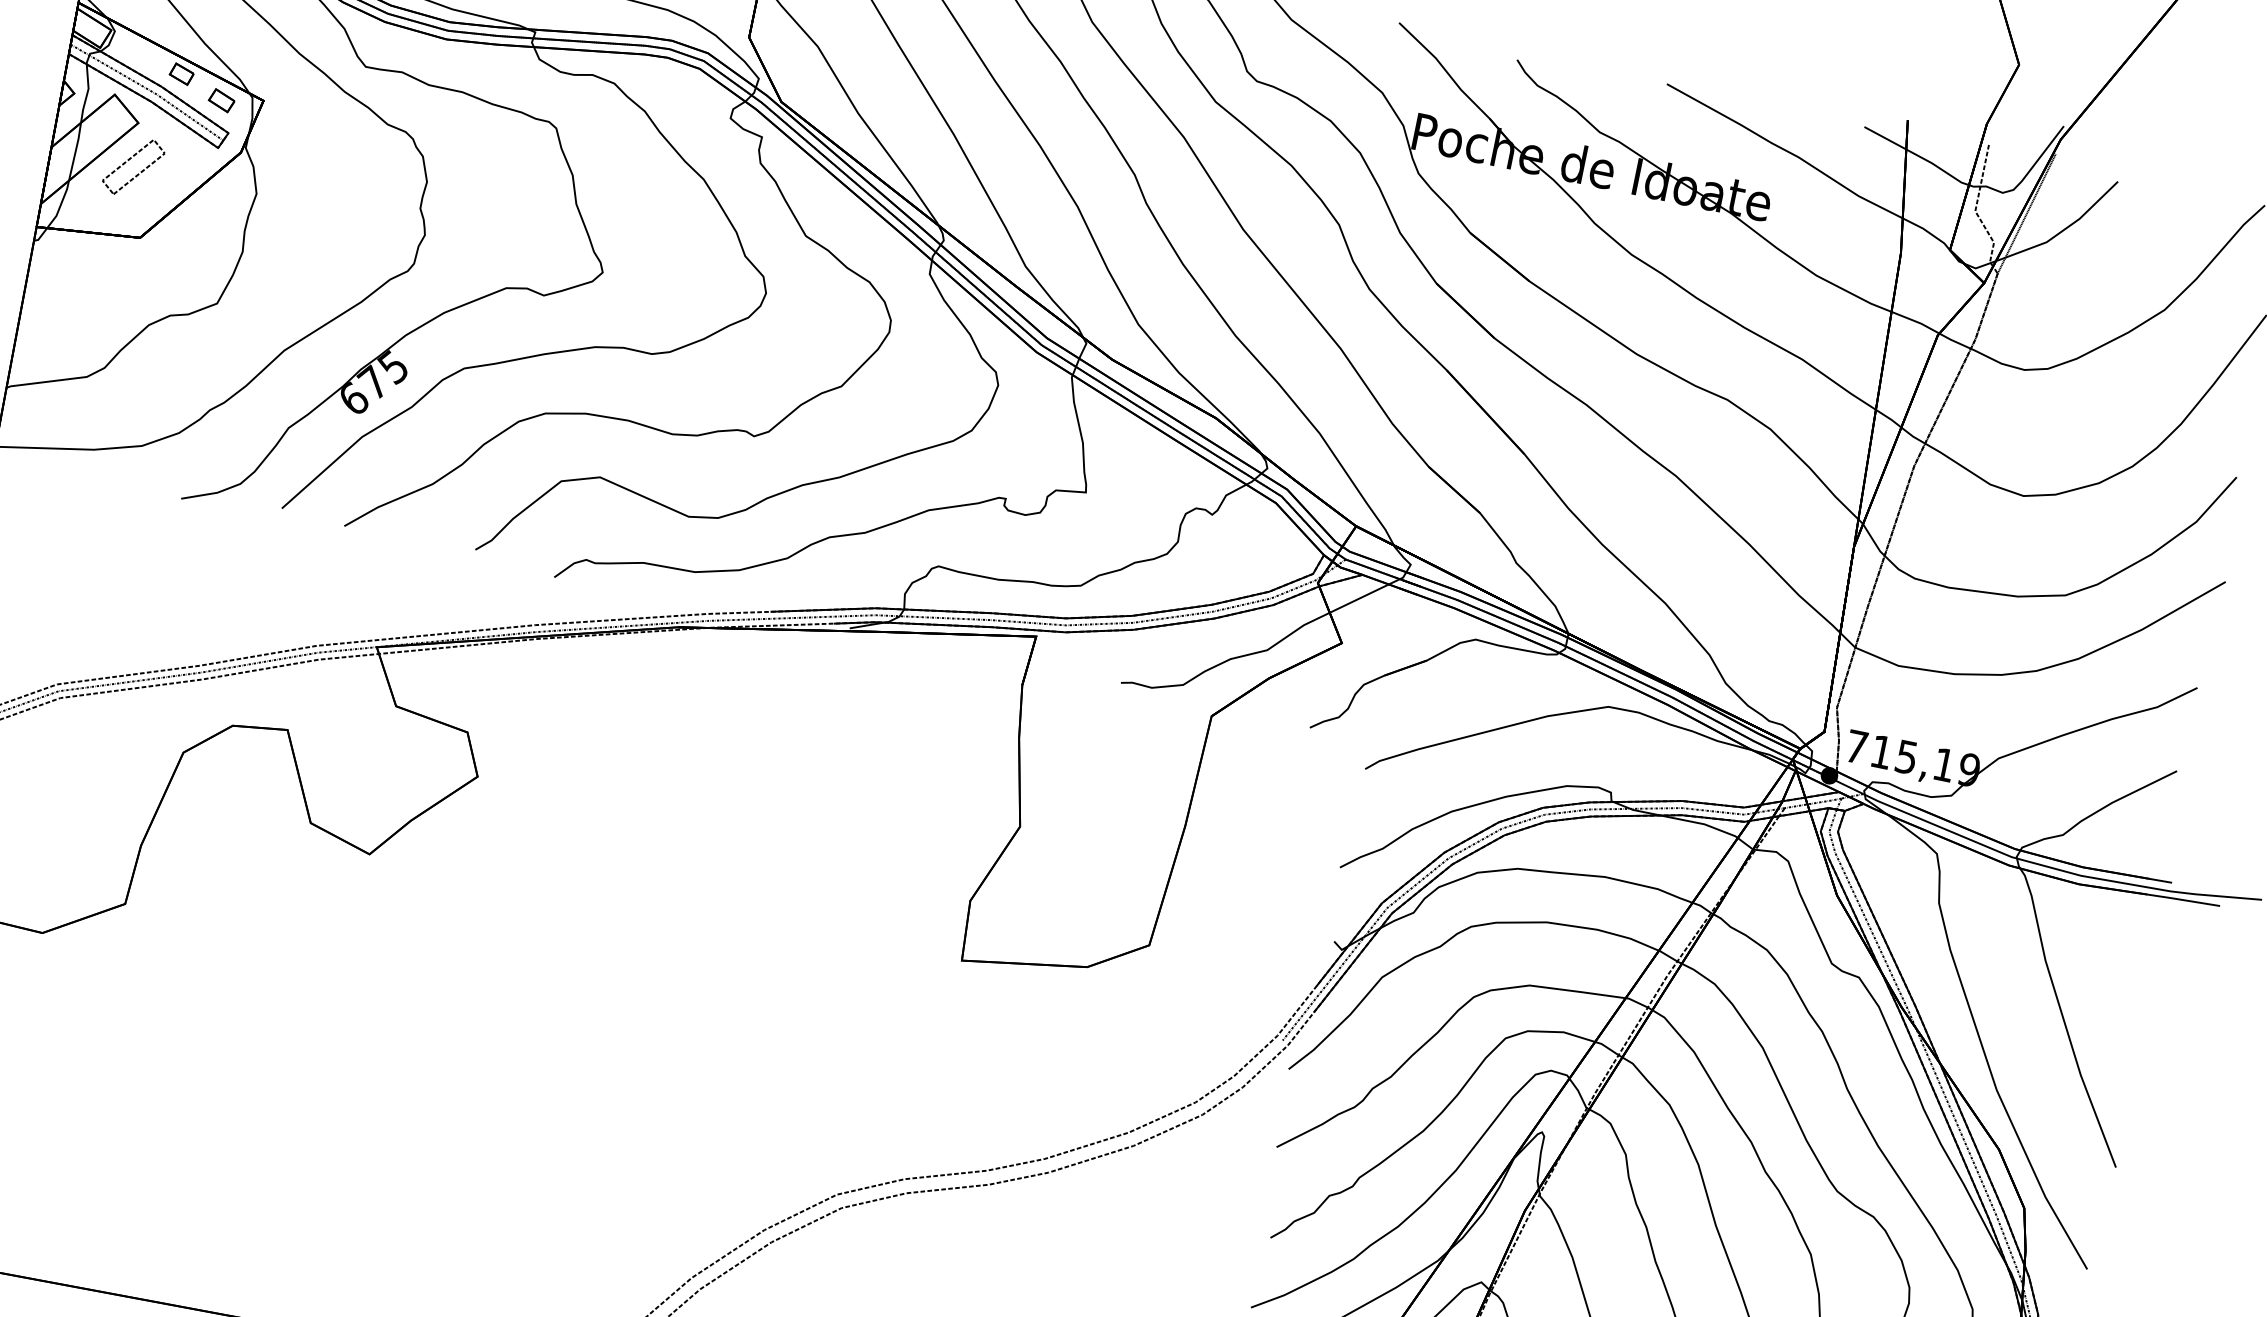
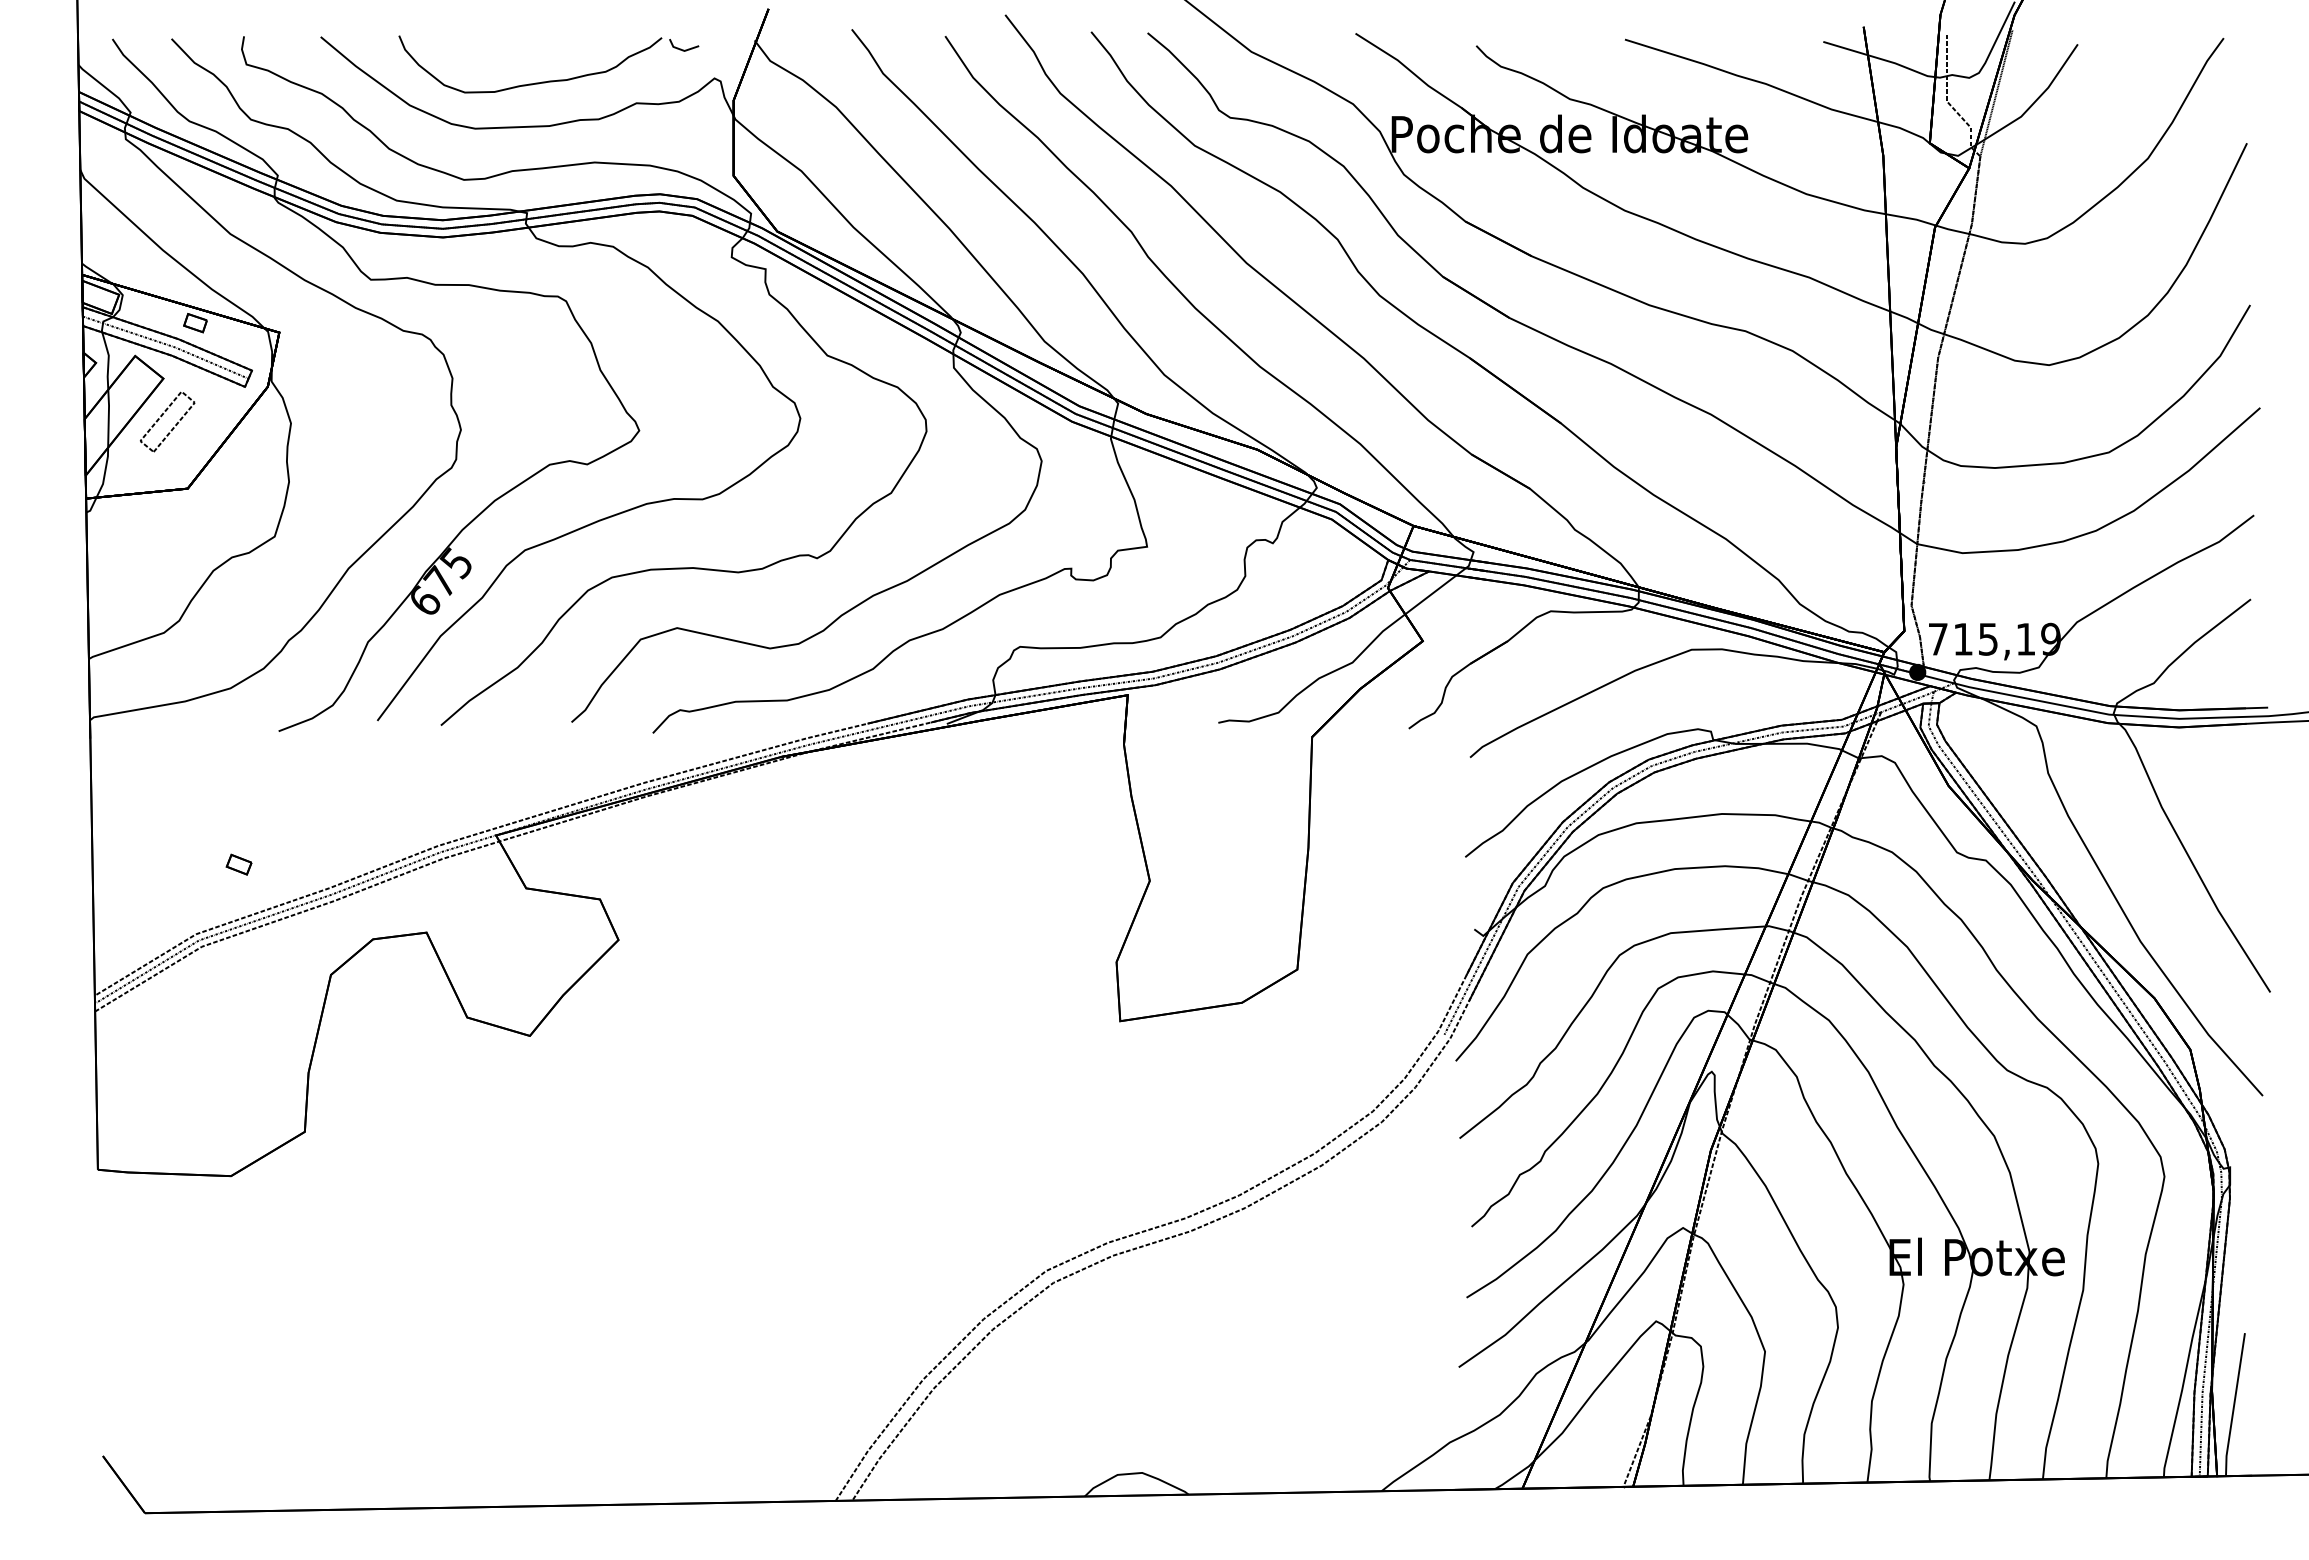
part: (221, 100) -> (238, 864), moved

